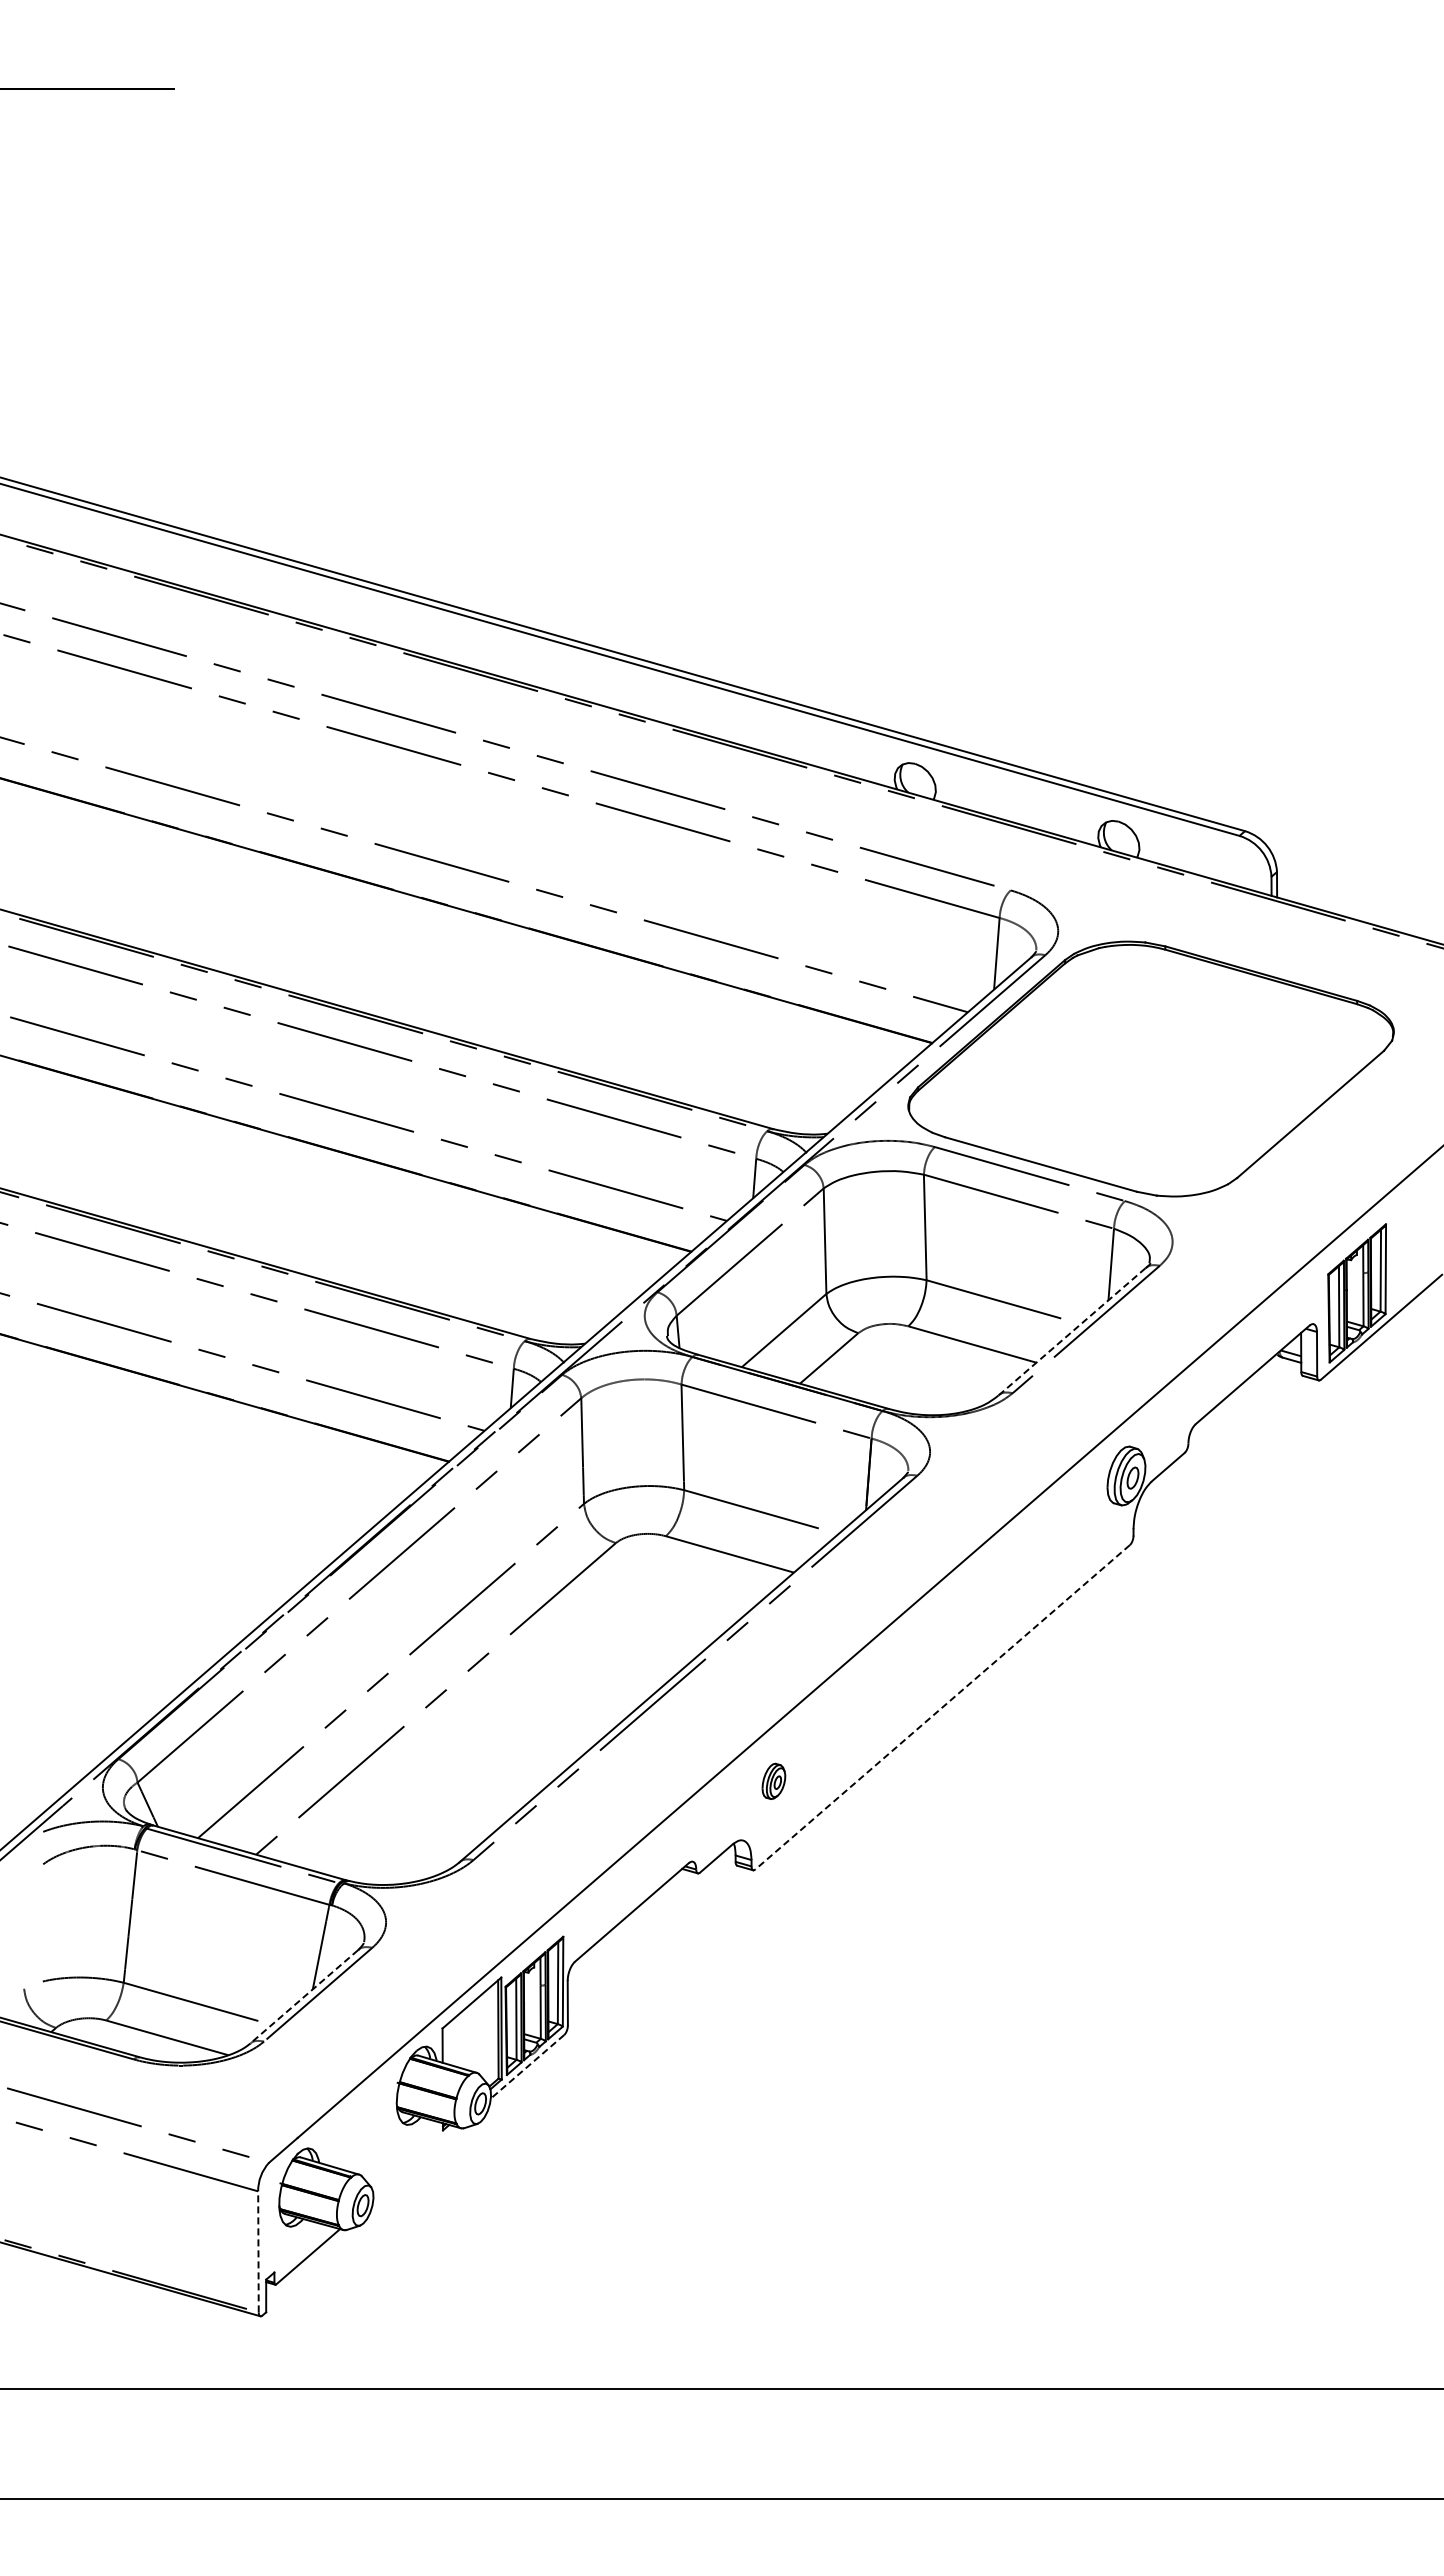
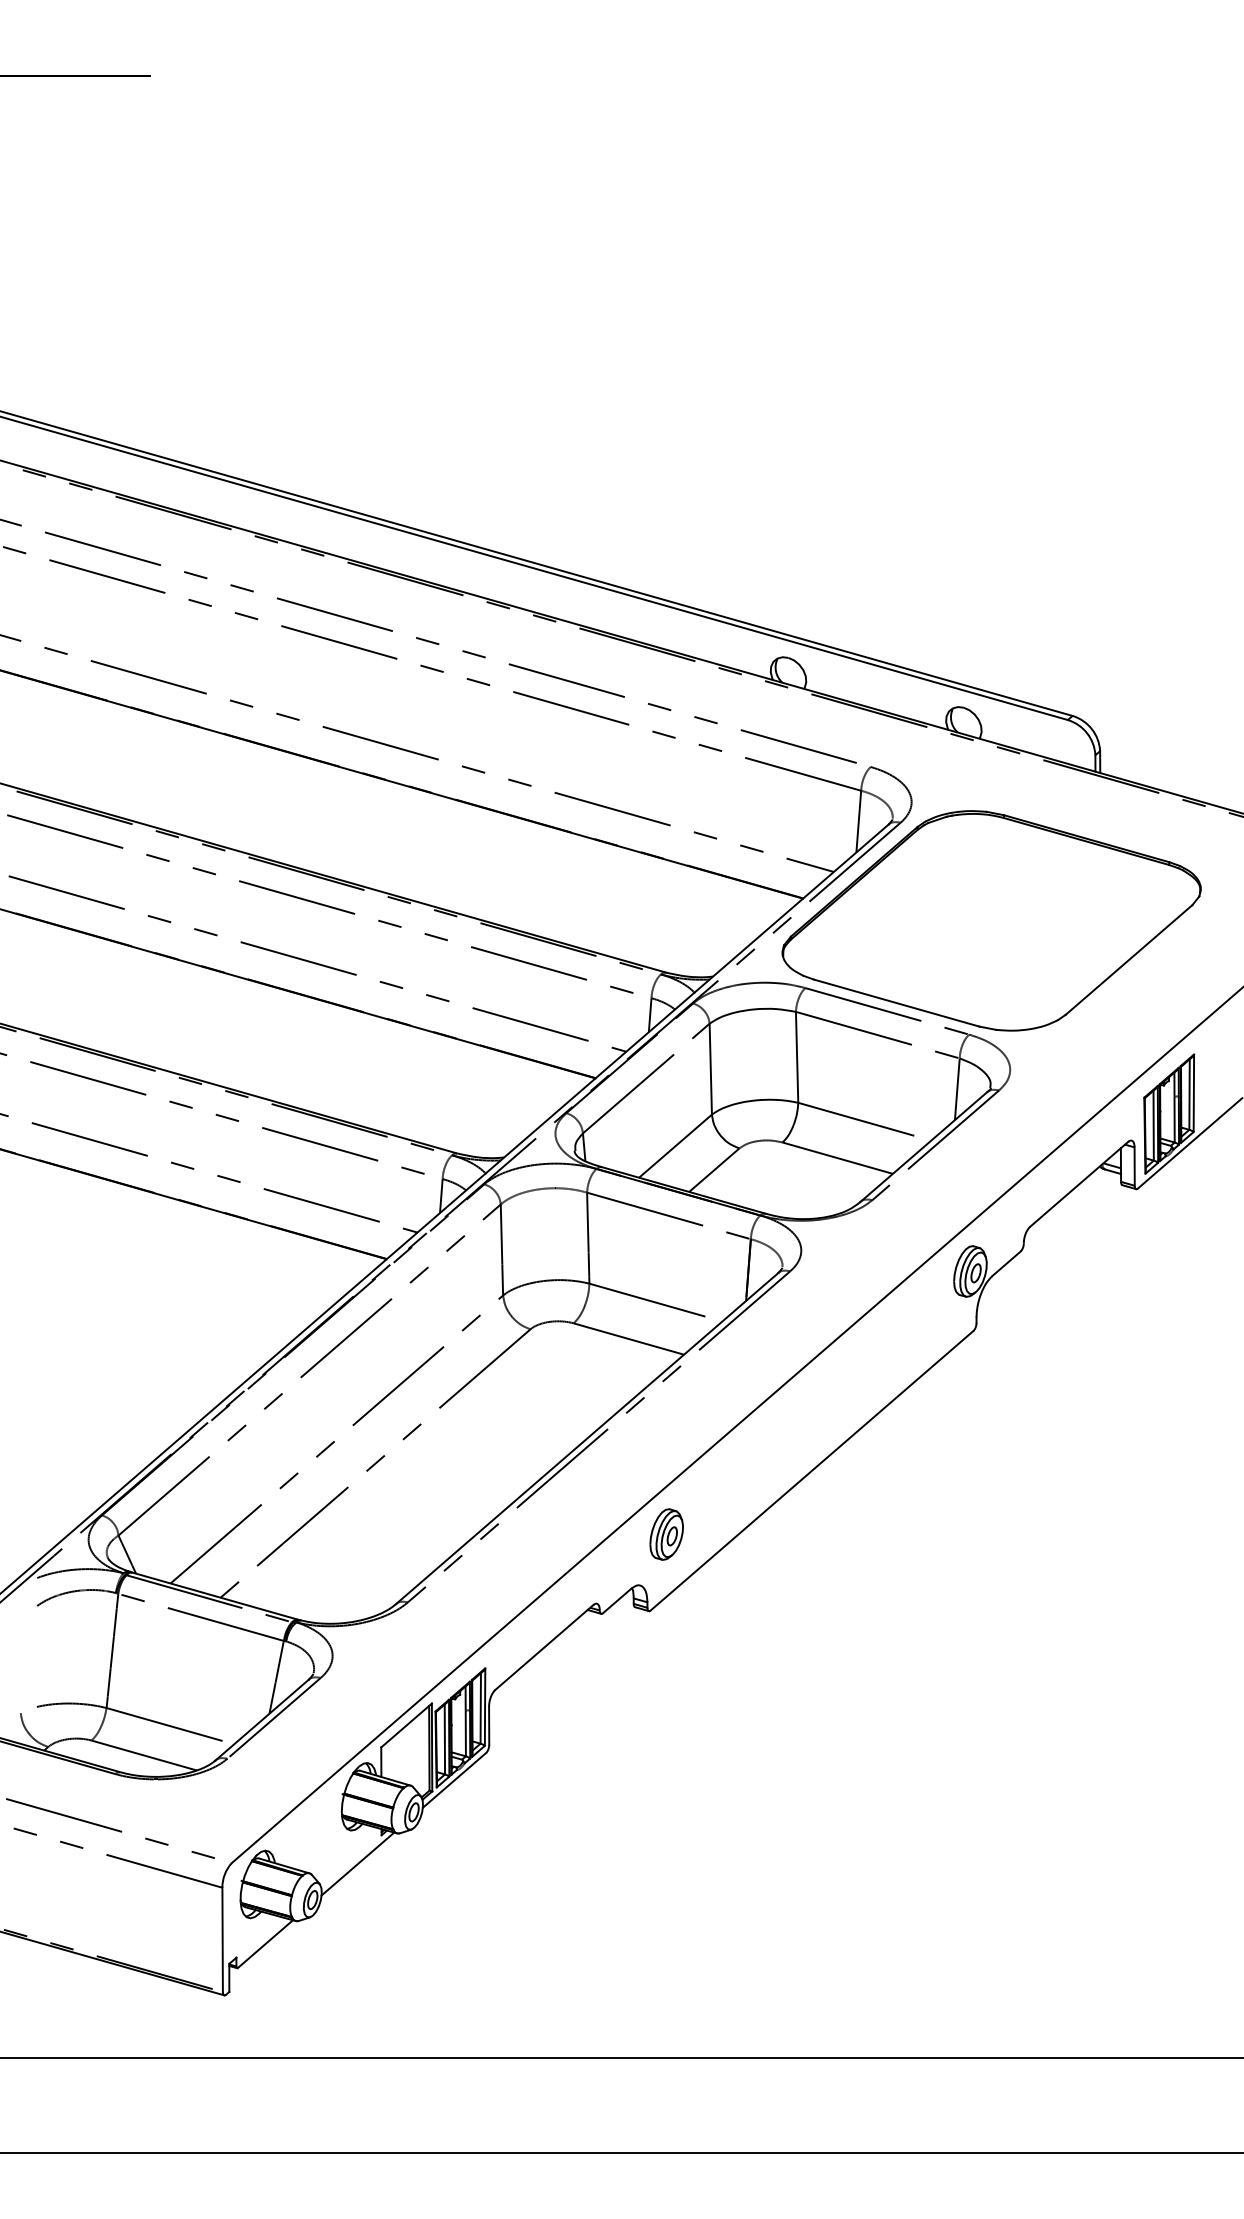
line: (1071, 1332) -> (923, 1147), dashed -> solid
line: (942, 1707) -> (811, 1470), dashed -> solid
part: (773, 1781) -> (666, 1534), size x1.67
line: (303, 1997) -> (261, 1720), dashed -> solid
line: (527, 2066) -> (454, 1780), dashed -> solid
line: (415, 2163) -> (357, 1863), added
line: (258, 2251) -> (222, 1939), dashed -> solid

